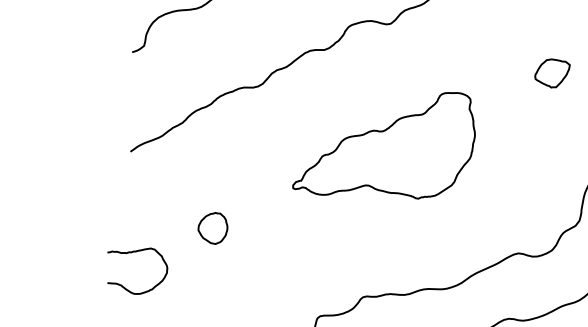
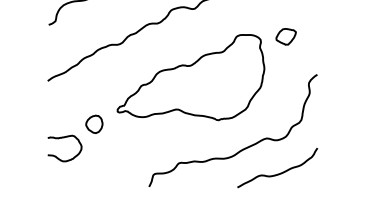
part: (383, 145) -> (190, 77), size x1.43
curve: (137, 253) -> (64, 138), moved

